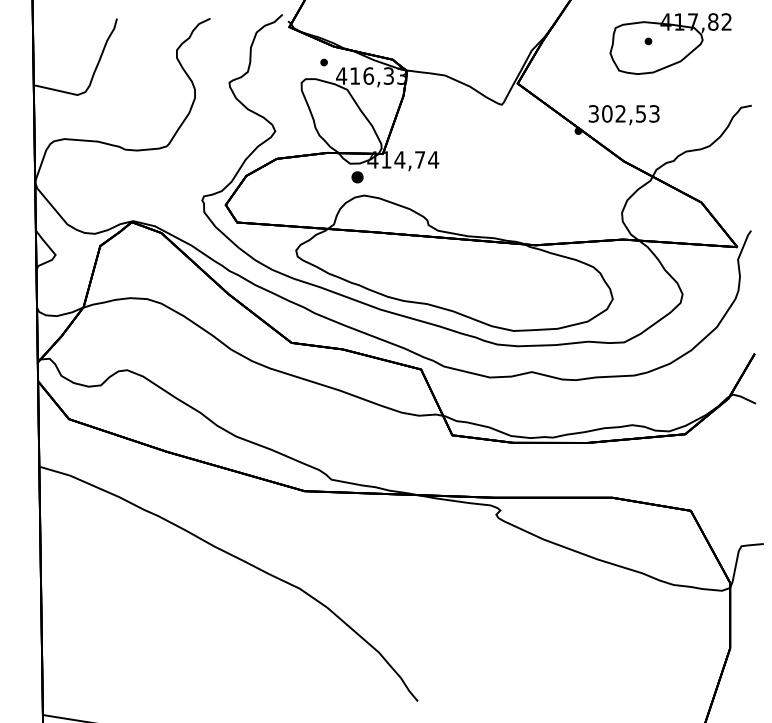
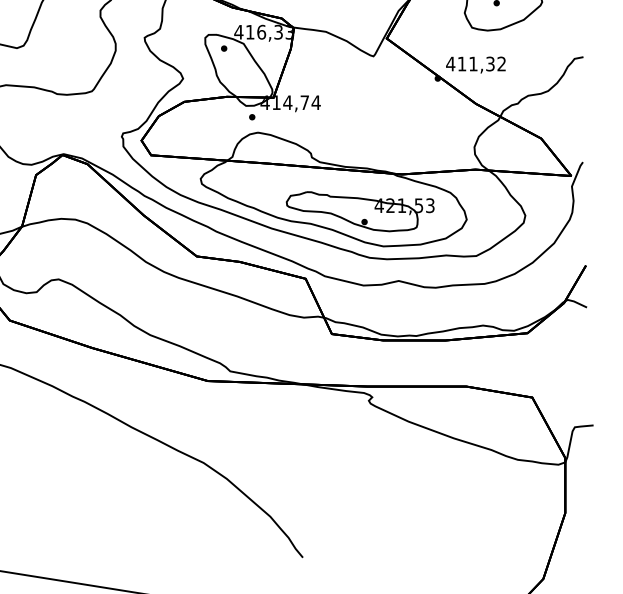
part: (323, 62) -> (223, 48), moved
text: (623, 113) -> (475, 63), 302,53 -> 411,32
part: (357, 176) -> (252, 116), size x0.62
part: (485, 289) -> (359, 211), added

